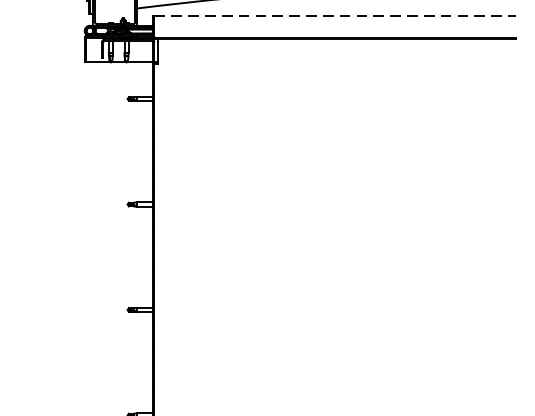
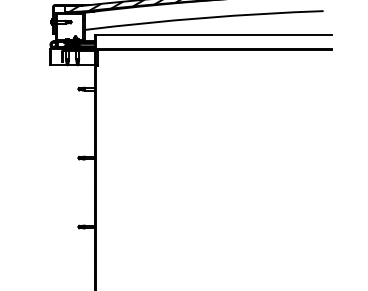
line: (335, 15) -> (214, 34), dashed -> solid

